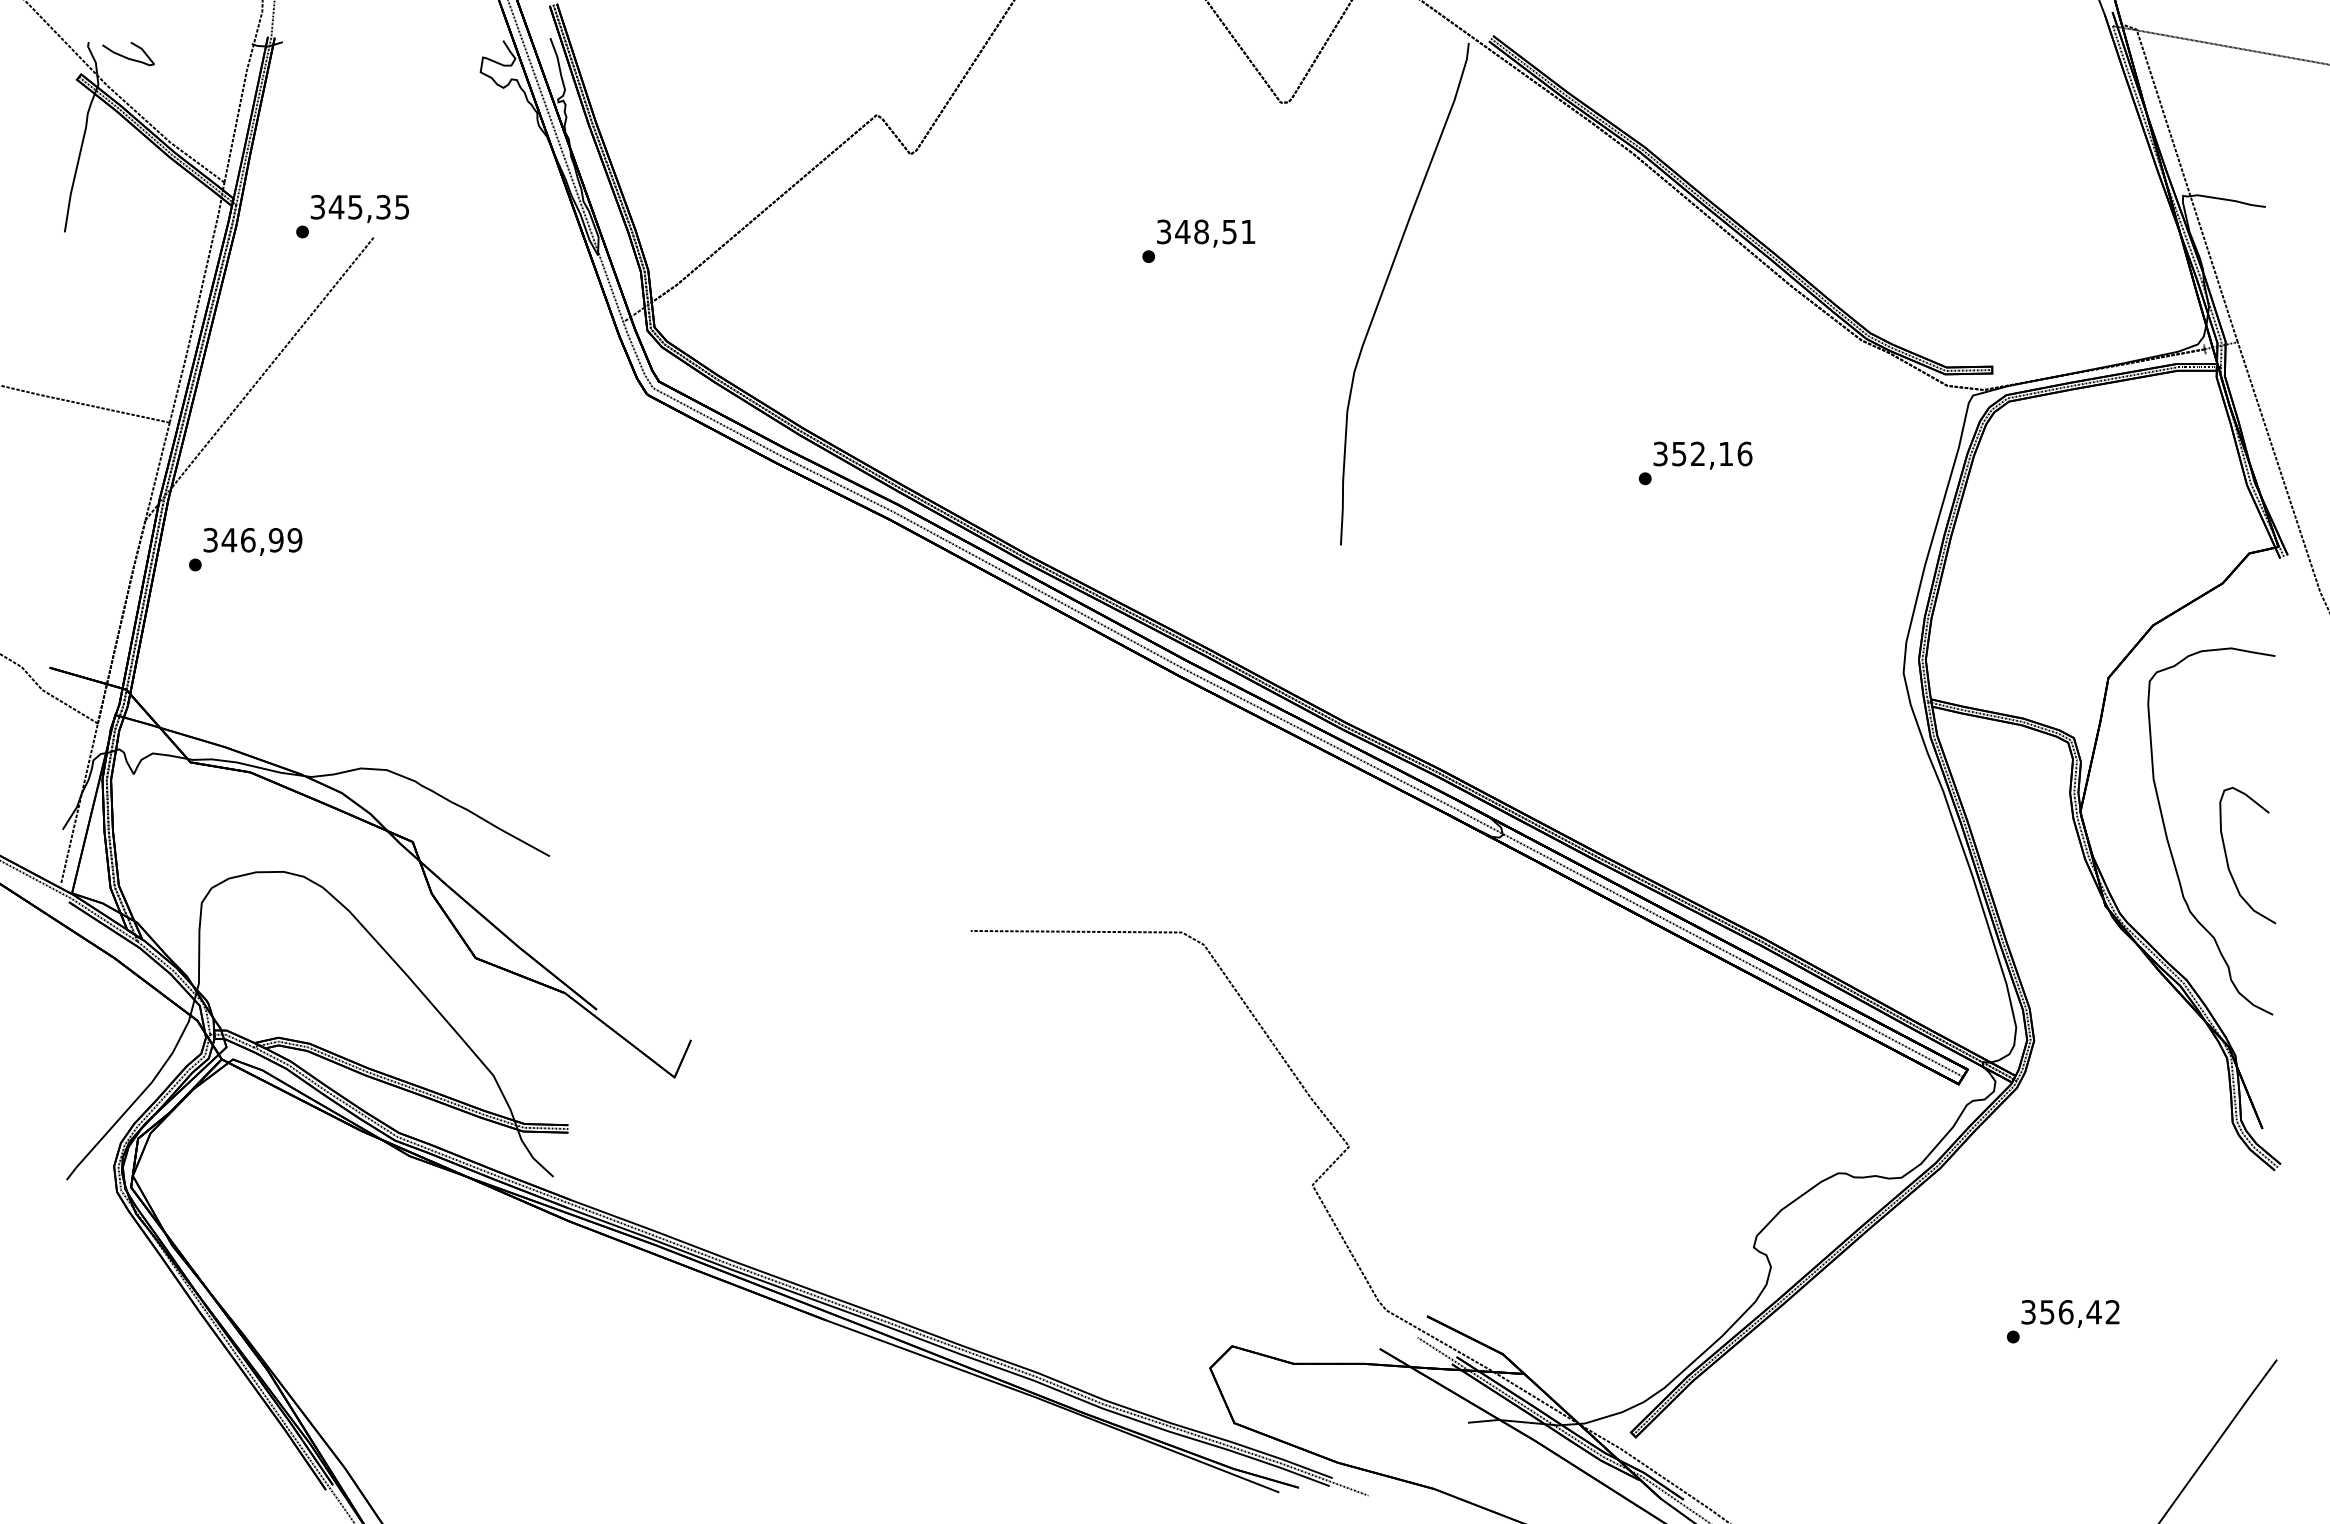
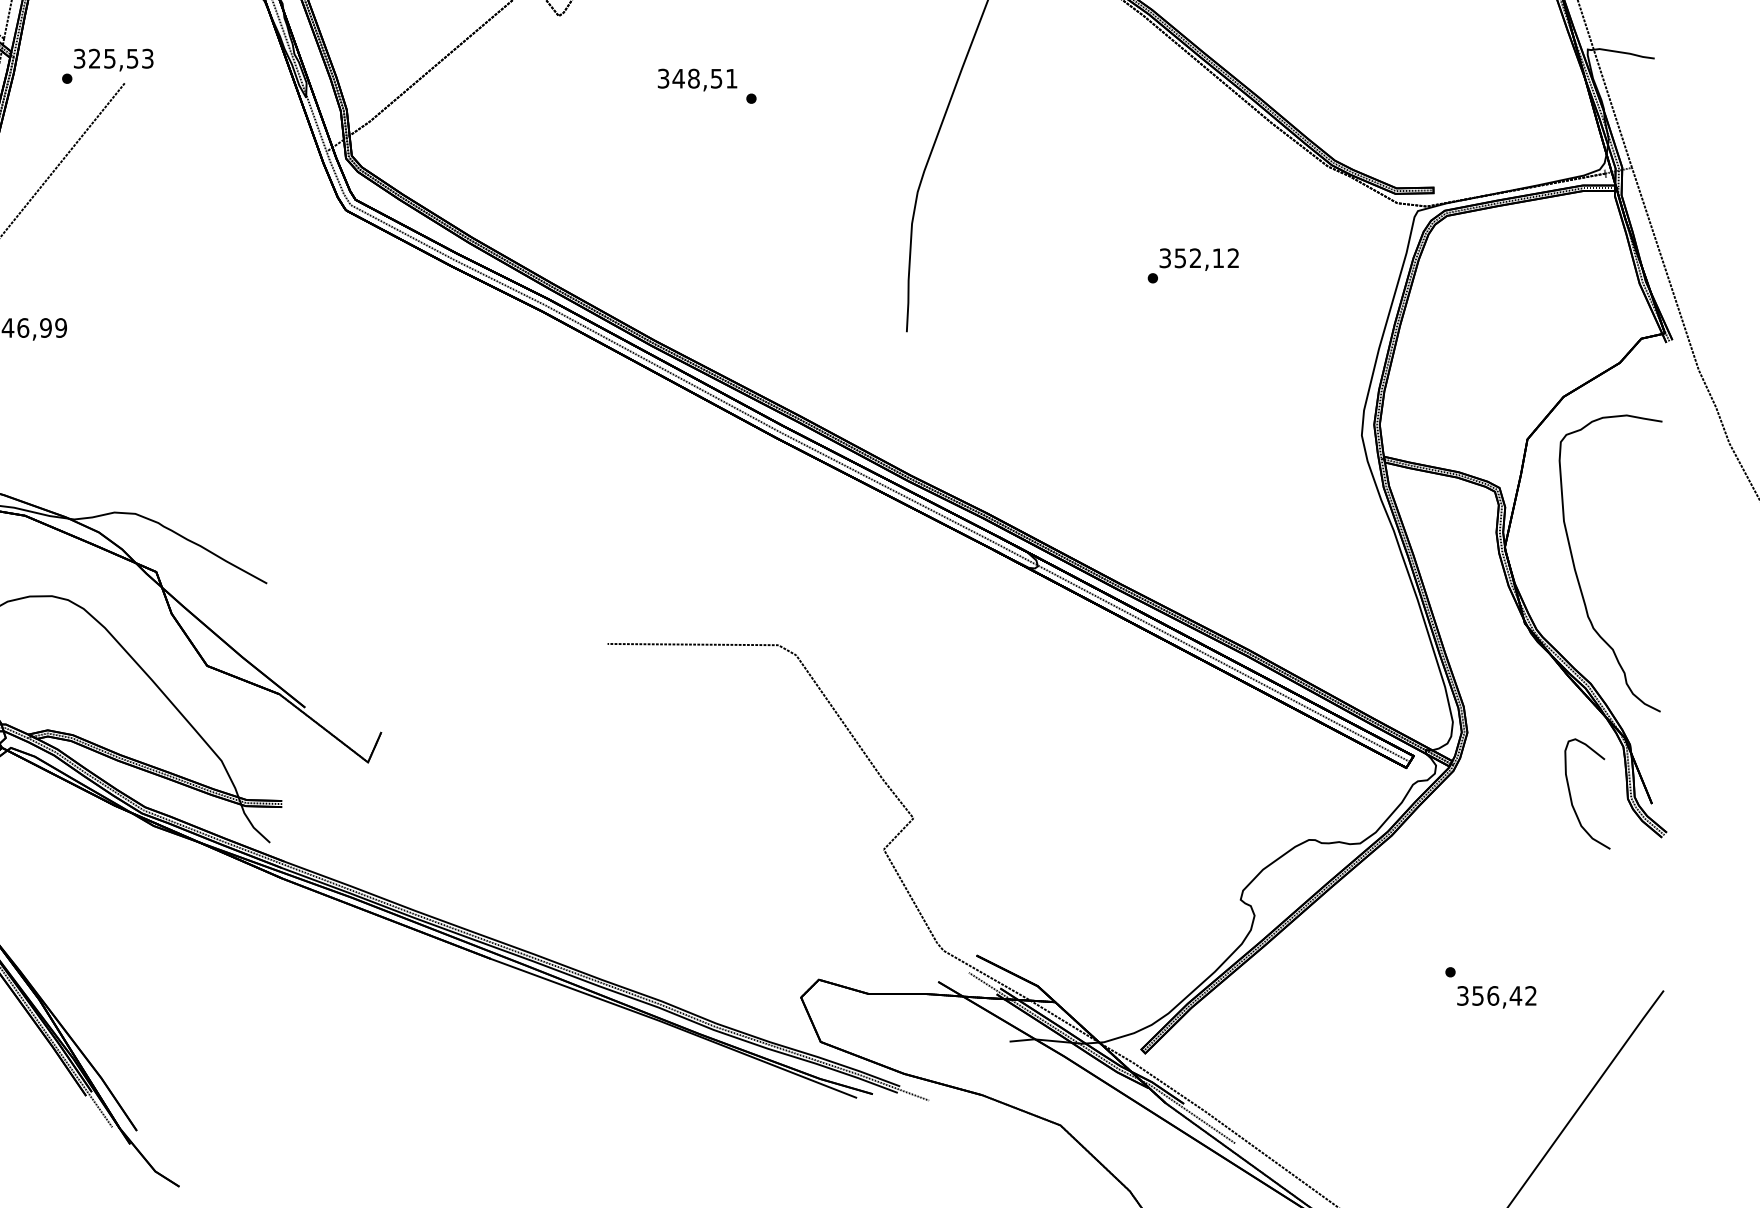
text: (368, 207) -> (120, 58), 345,35 -> 325,53
text: (1206, 233) -> (697, 79), moved
text: (1744, 453) -> (1233, 257), 352,16 -> 352,12
part: (2228, 861) -> (1571, 798), moved
text: (2070, 1313) -> (1496, 996), moved

